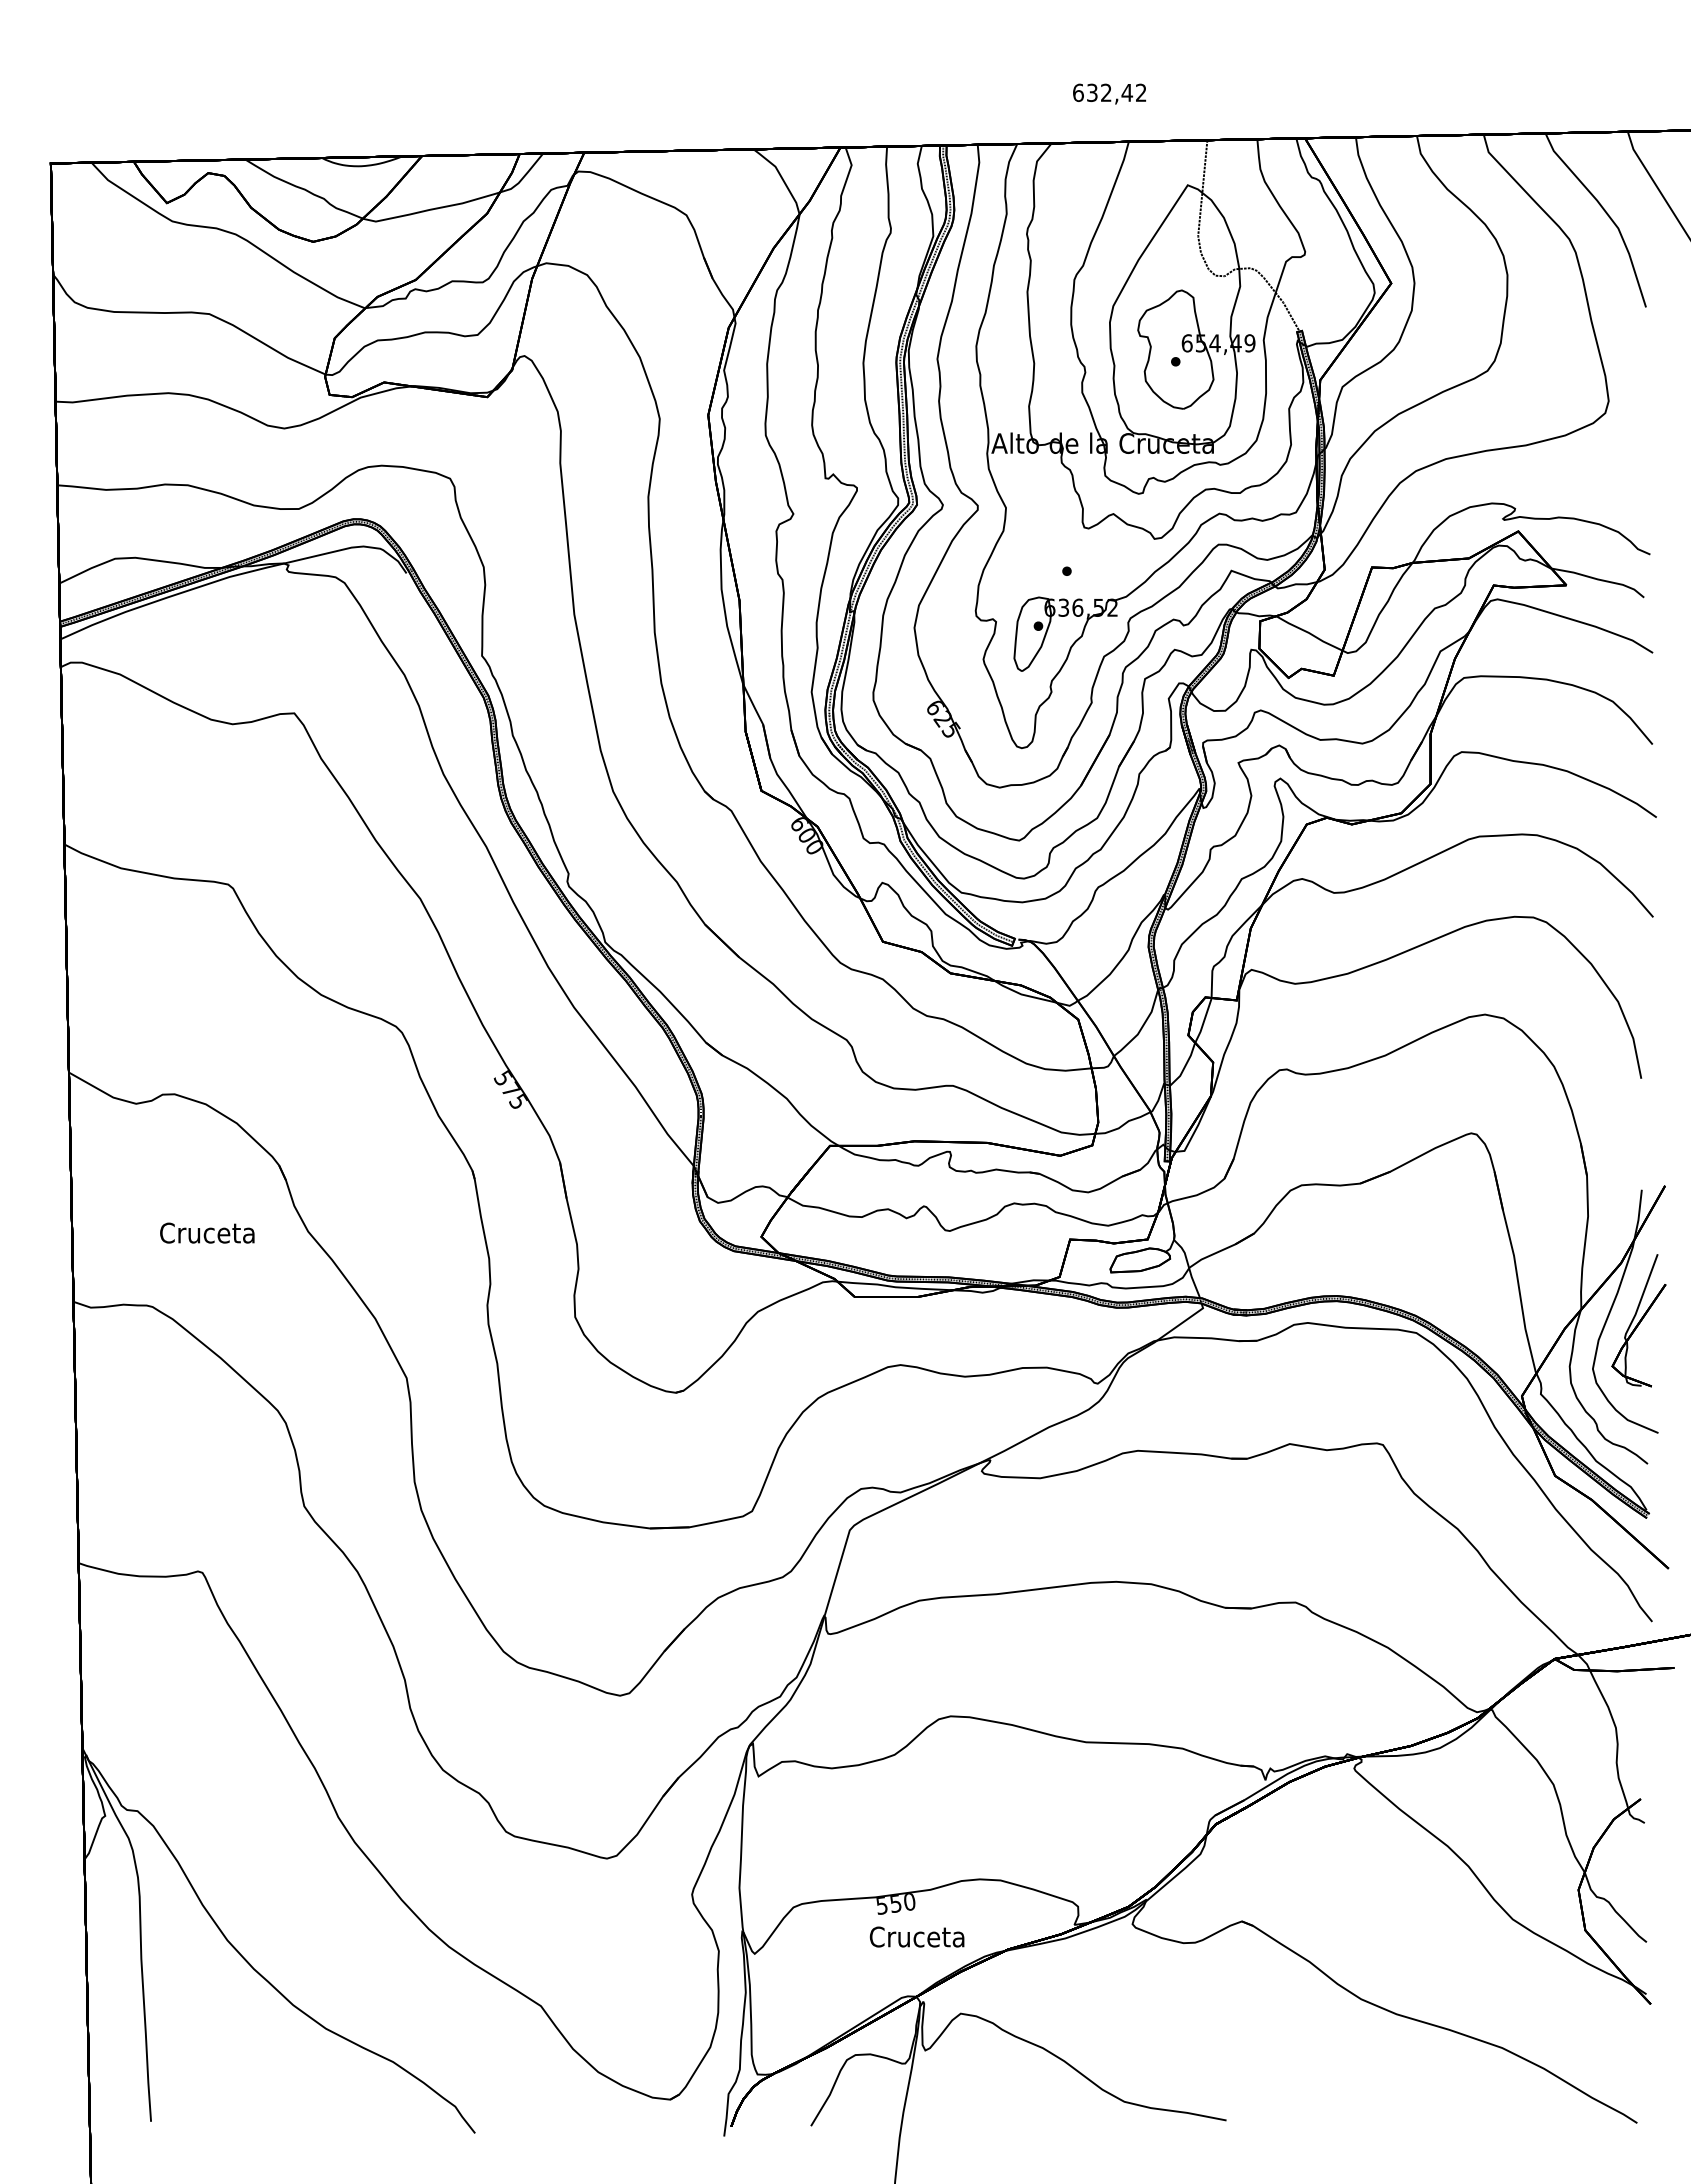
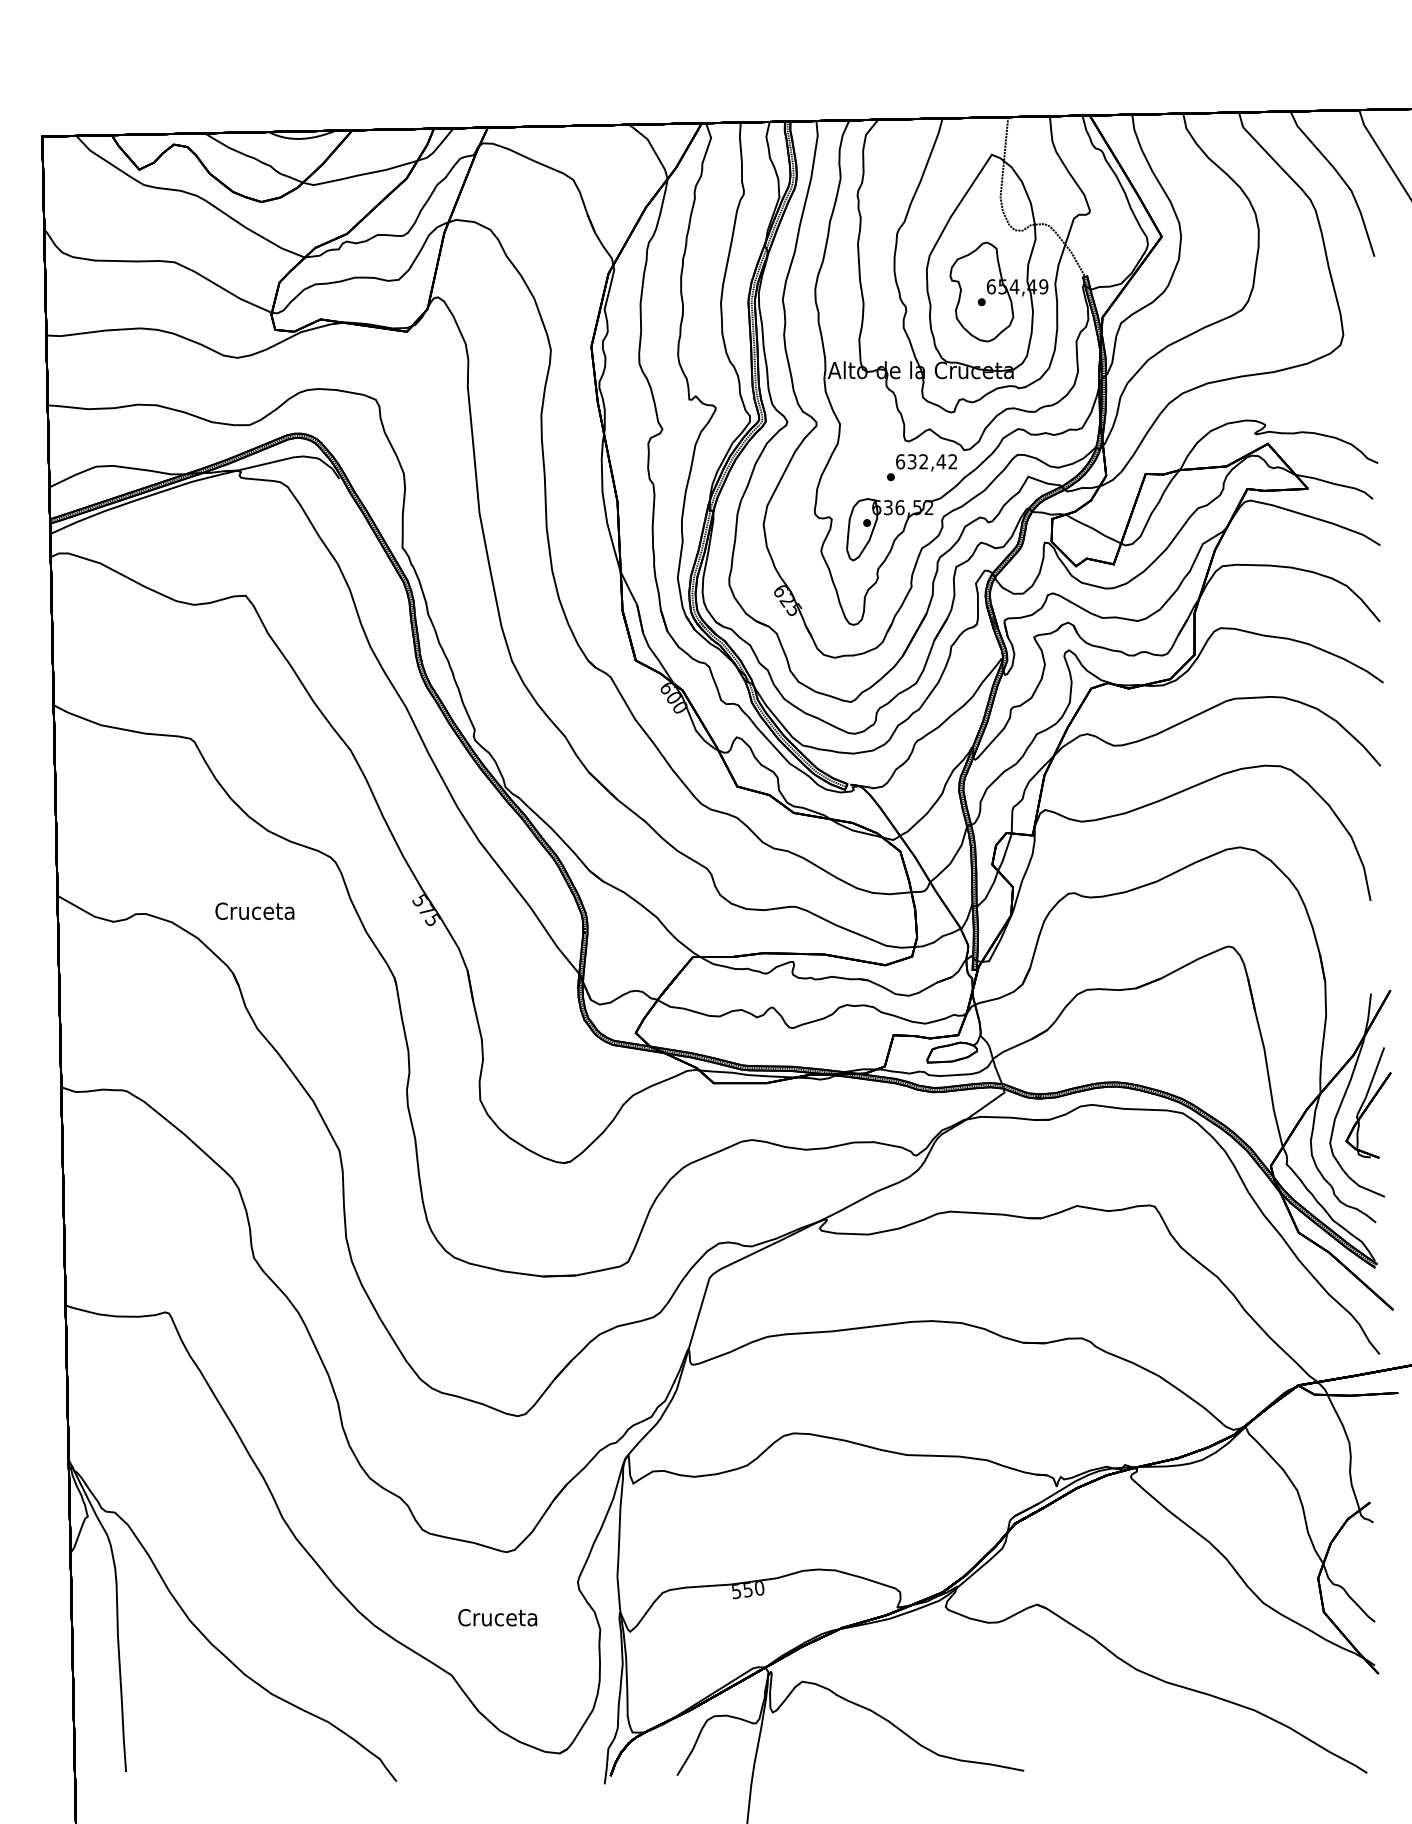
text: (1109, 93) -> (926, 462), moved
text: (207, 1232) -> (255, 910), moved
text: (916, 1936) -> (497, 1617), moved

